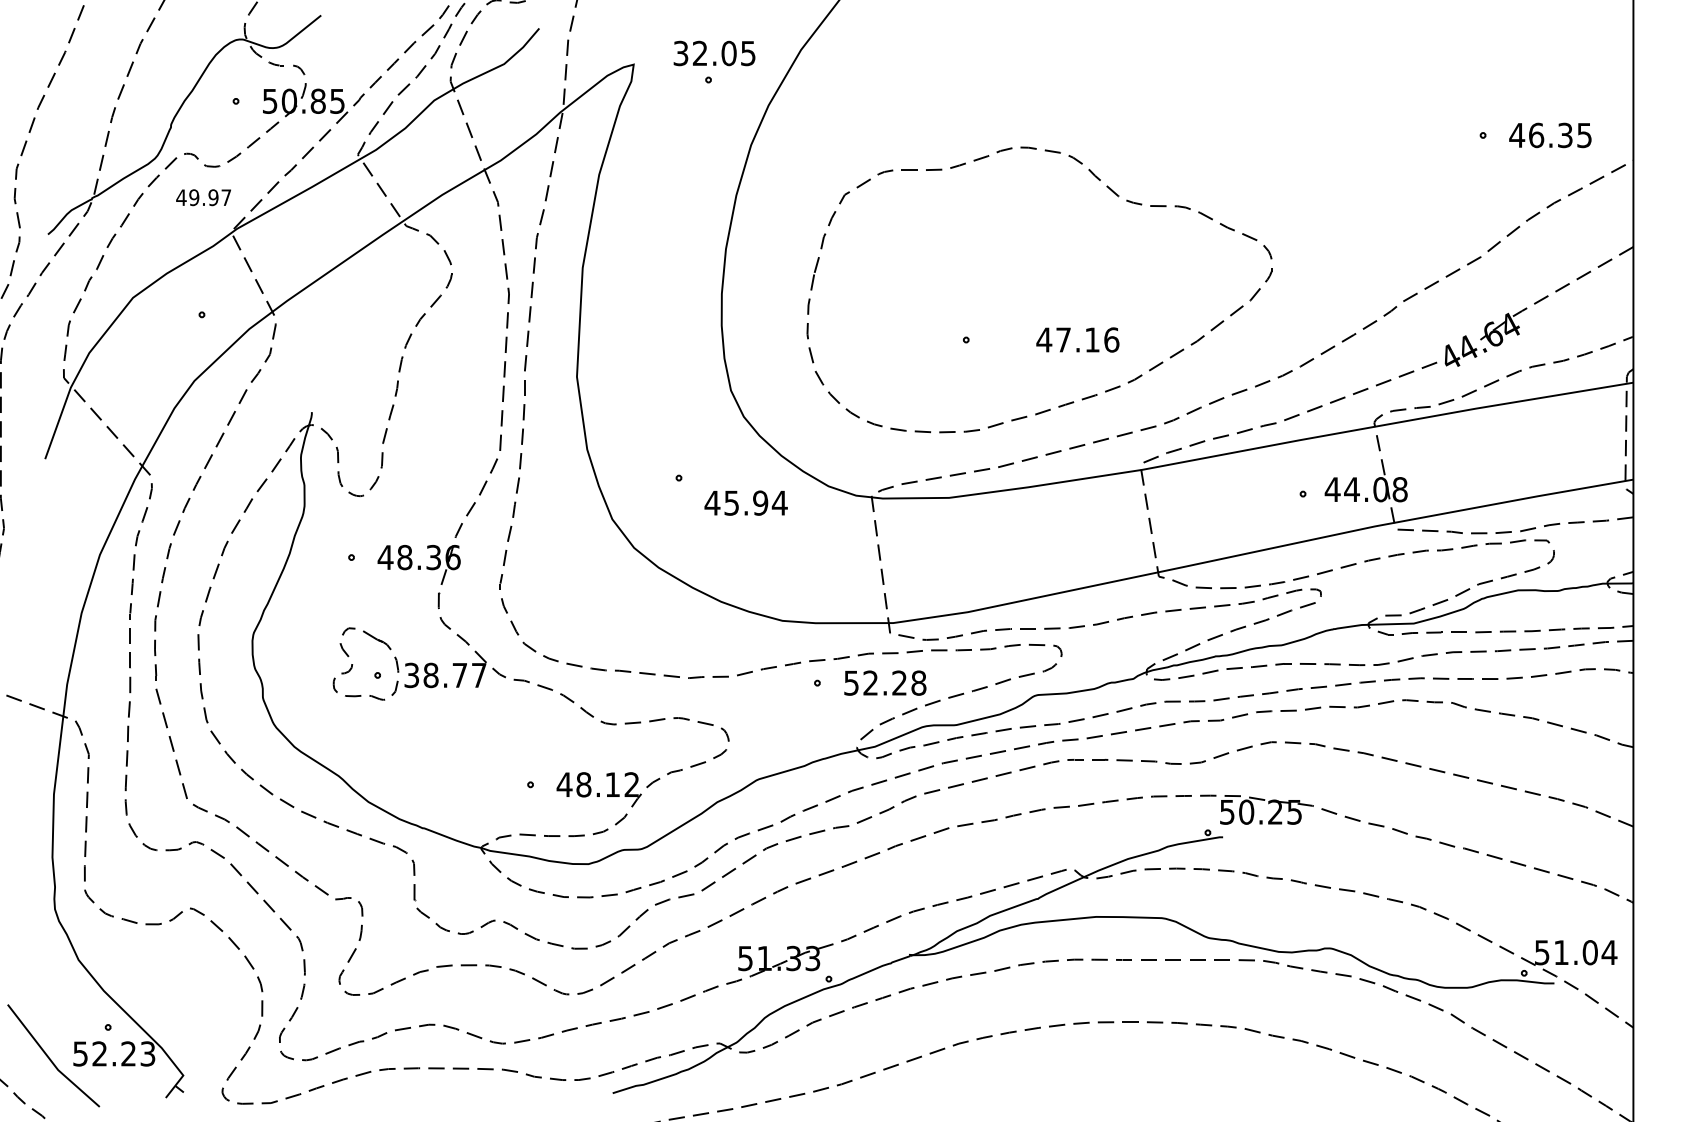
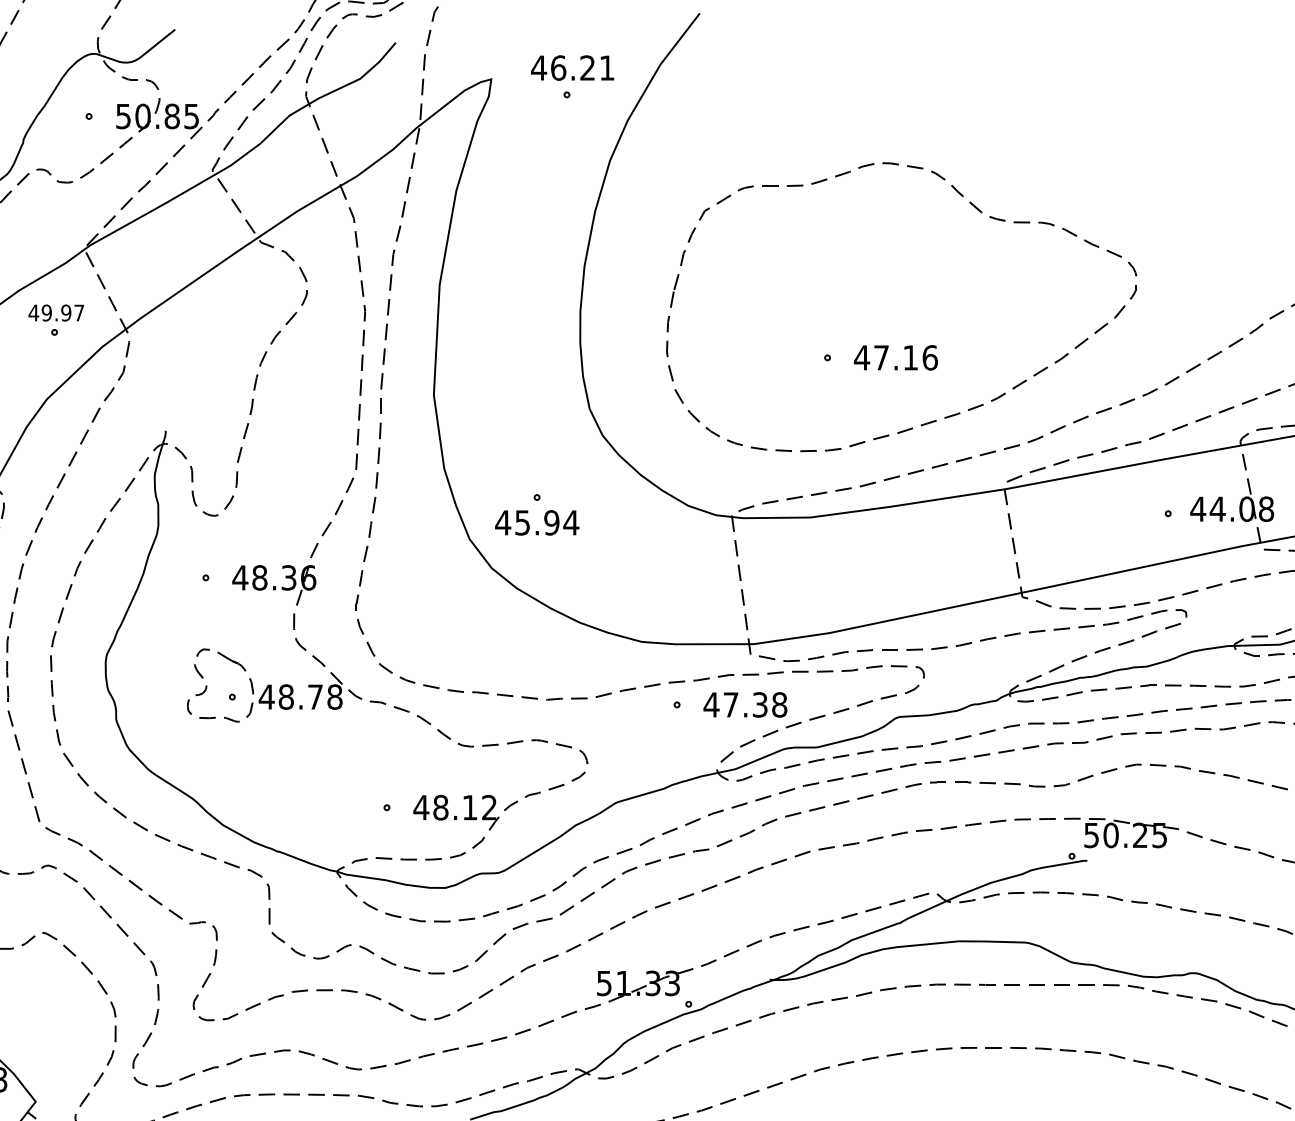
text: (714, 53) -> (572, 68), 32.05 -> 46.21
text: (203, 197) -> (56, 312), moved
text: (1077, 339) -> (895, 357), moved
text: (745, 502) -> (536, 522), moved
text: (444, 675) -> (299, 697), 38.77 -> 48.78
text: (874, 682) -> (734, 704), 52.28 -> 47.38

